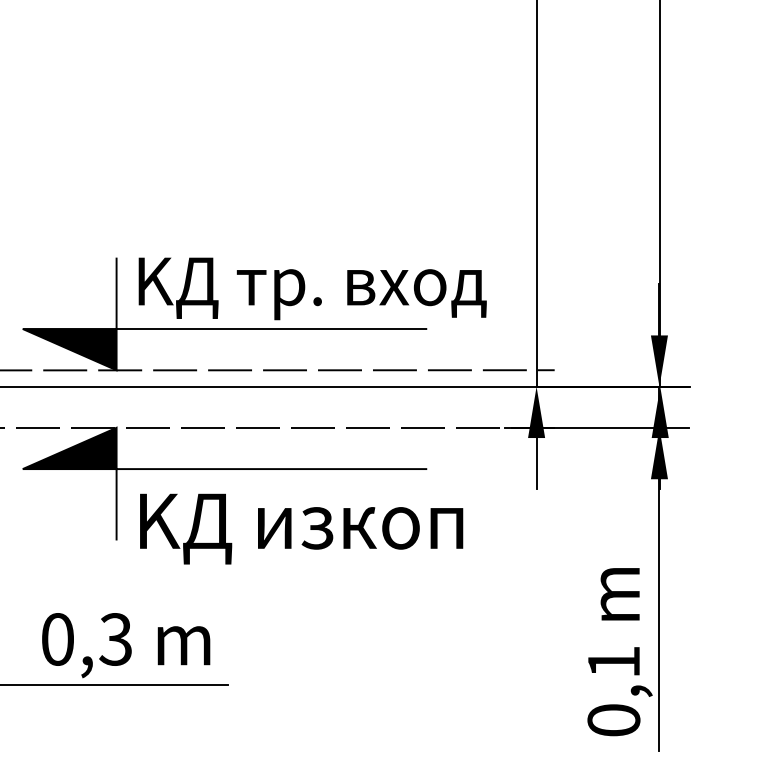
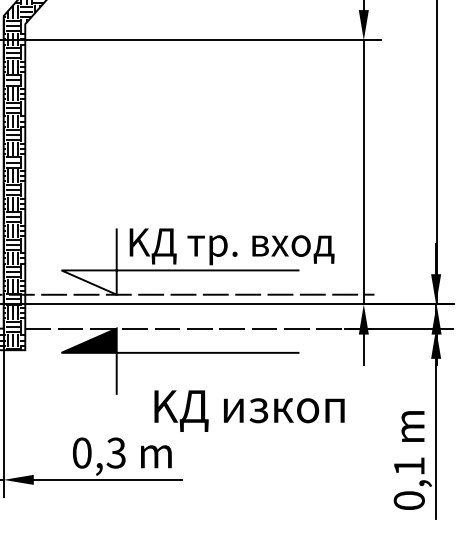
fill: (68, 349) -> (88, 282), removed
text: (301, 527) -> (249, 410), moved

